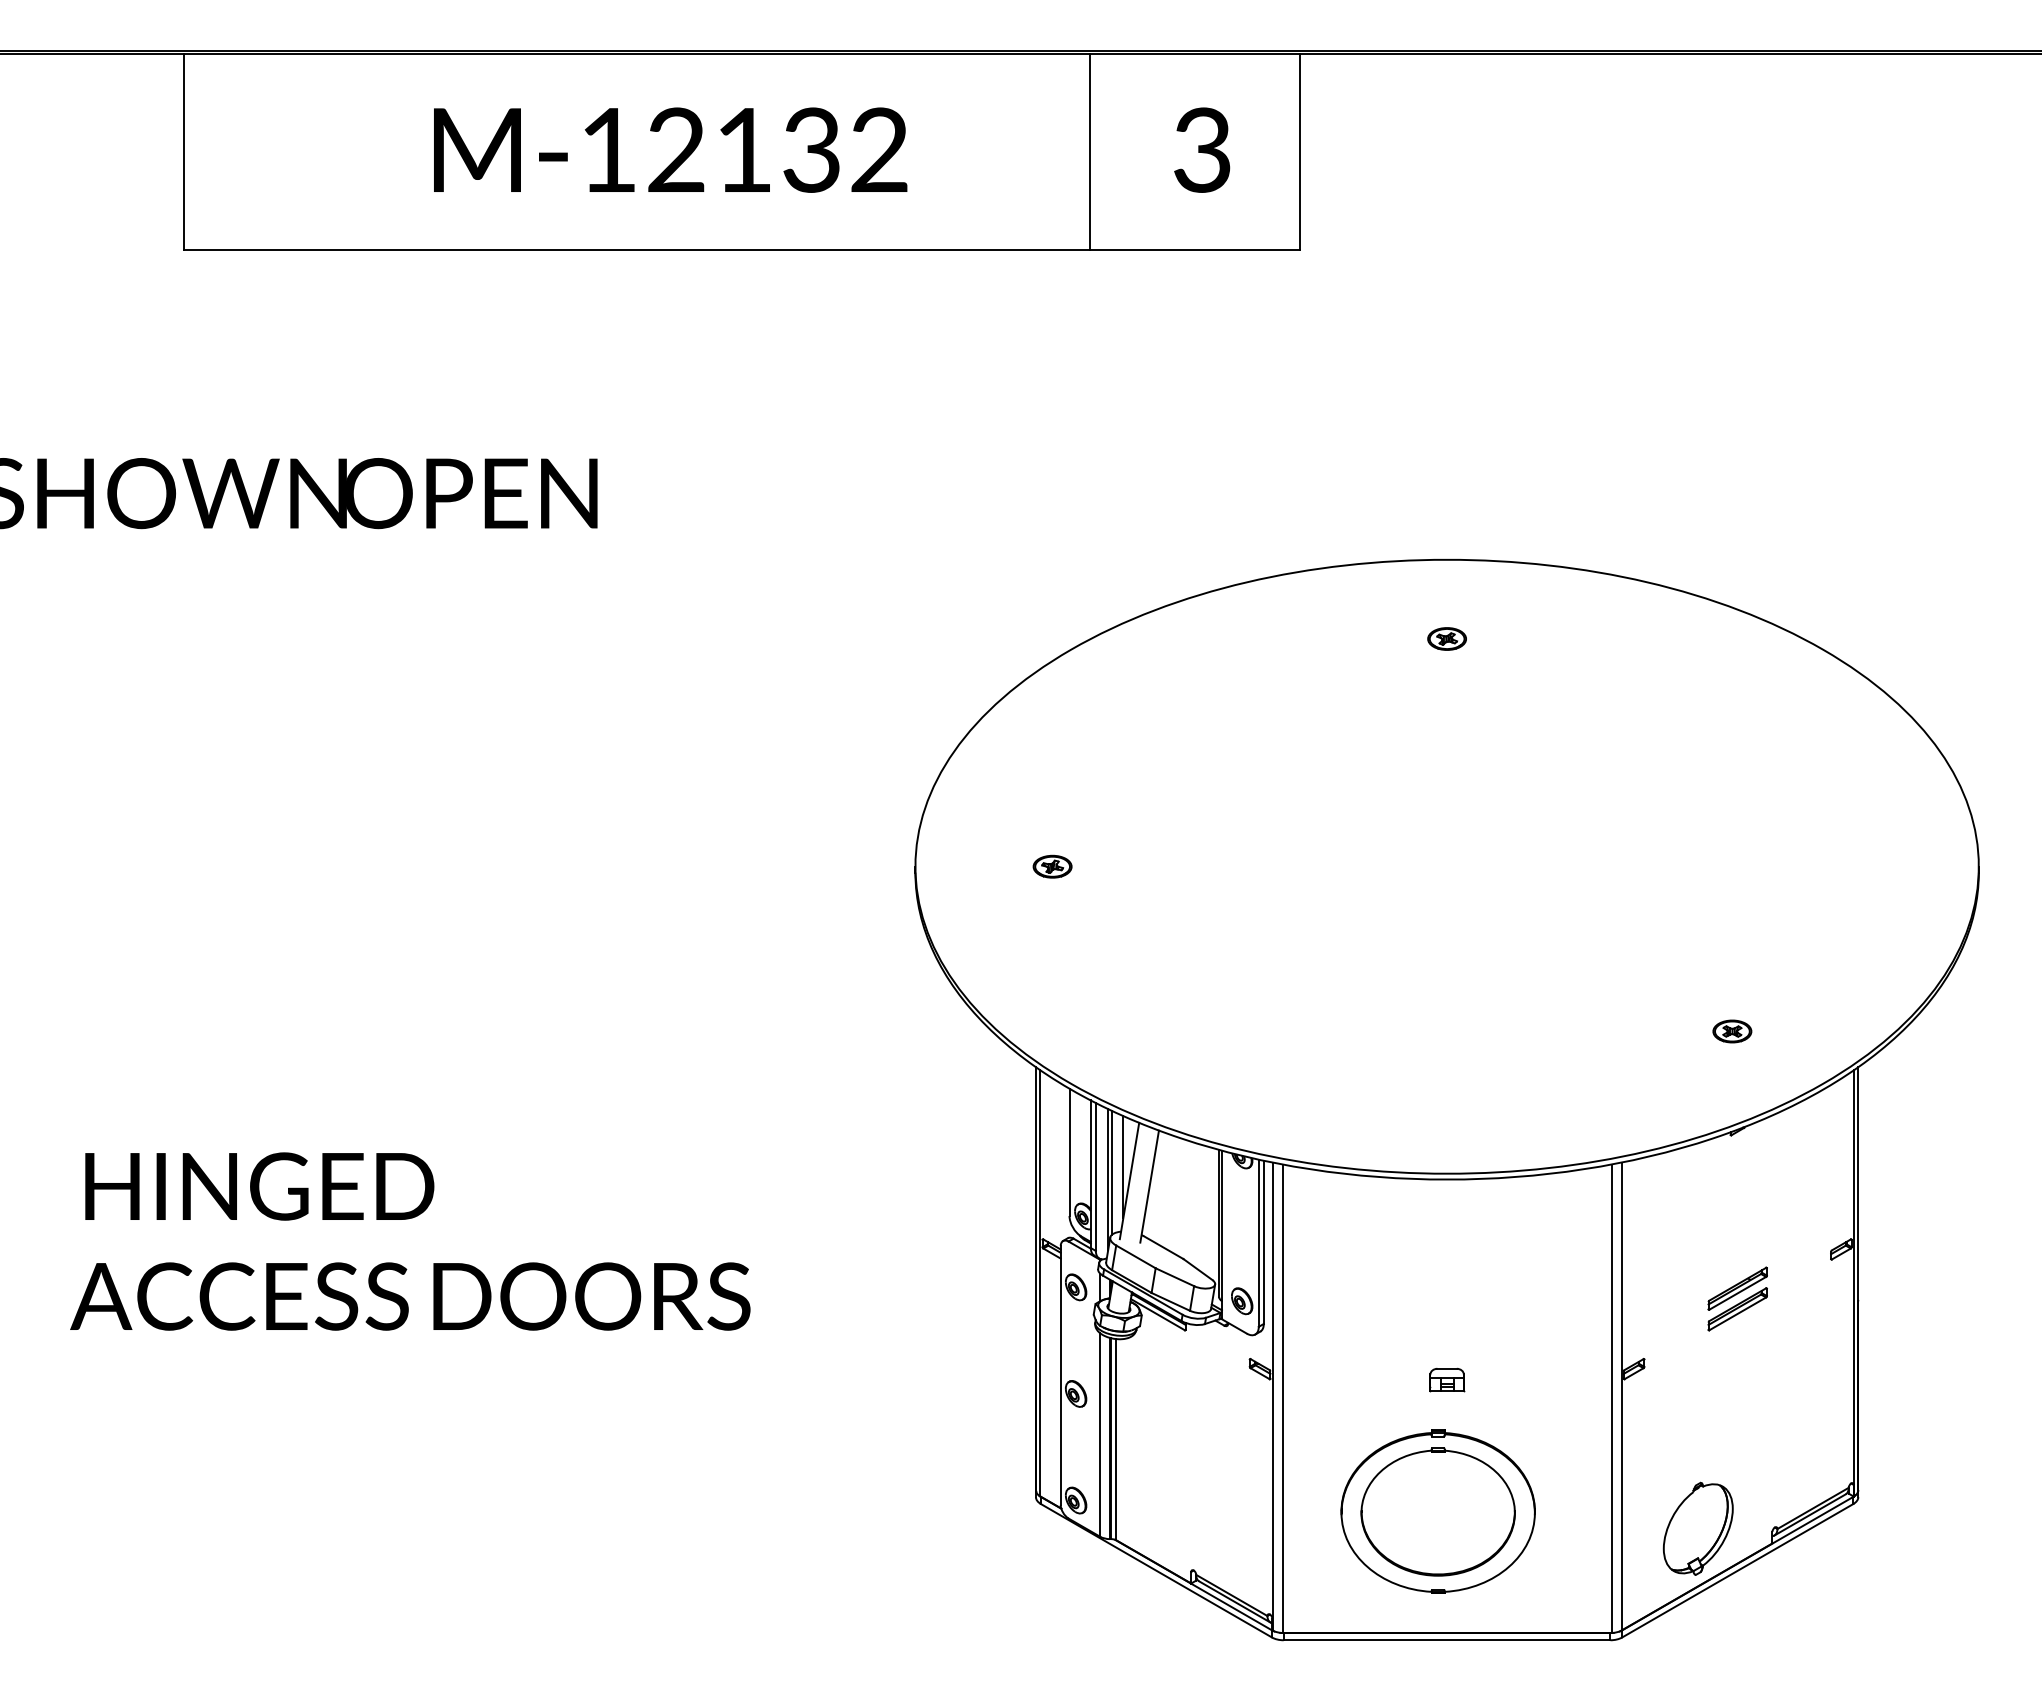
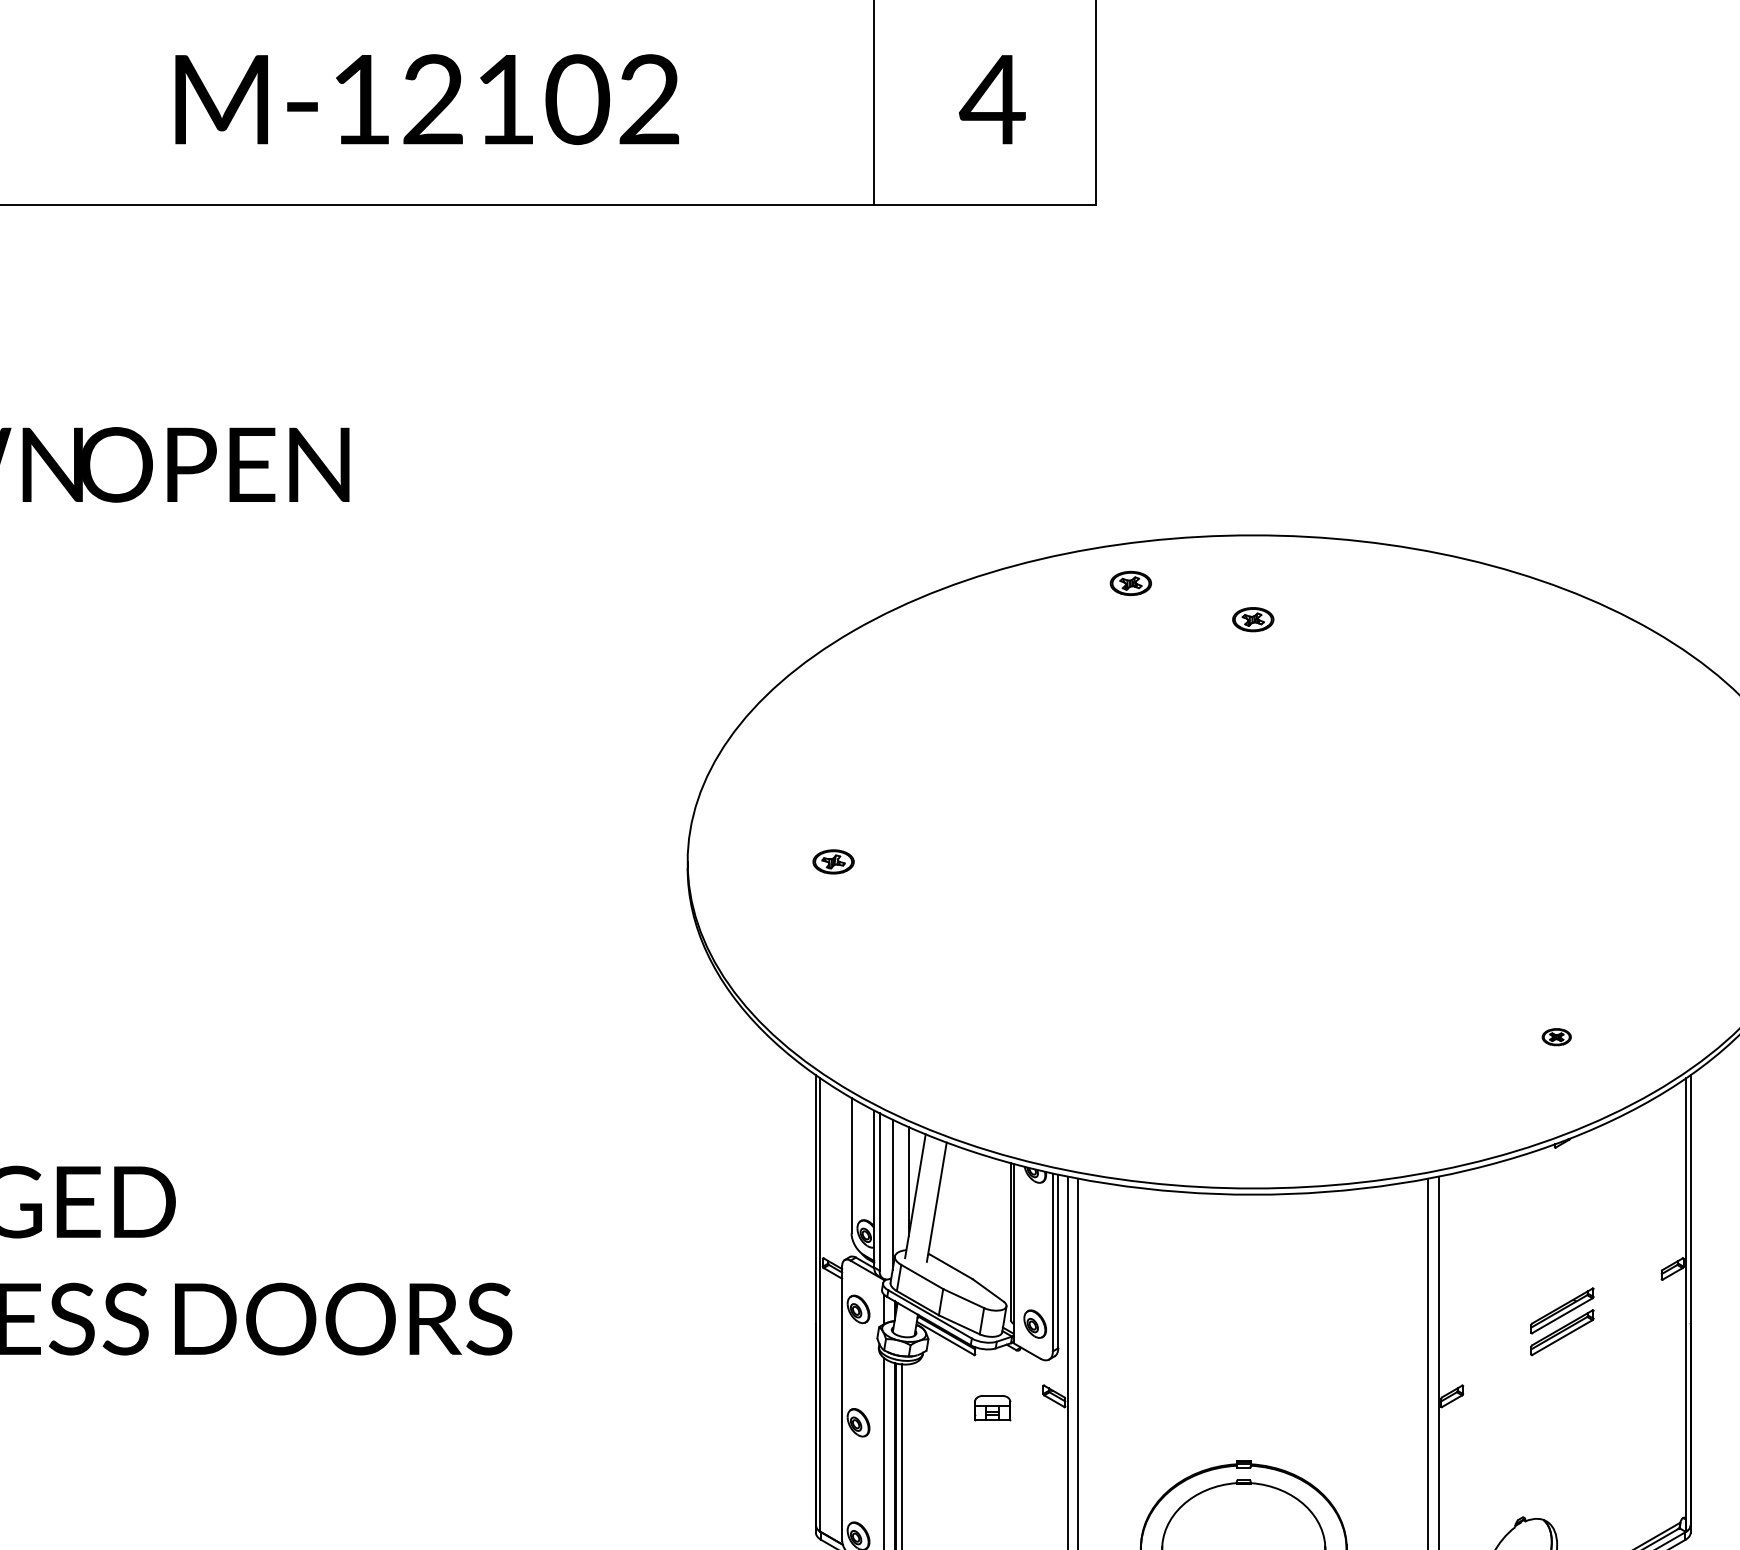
text: (811, 149) -> (577, 98), M-12132 -> M-12102
text: (1201, 149) -> (991, 98), 3 -> 4
part: (1331, 604) -> (1130, 582), added
part: (1732, 1031) -> (1556, 1037), size x0.7
line: (1112, 1172) -> (897, 1187), removed
part: (1447, 1379) -> (993, 1407), moved

